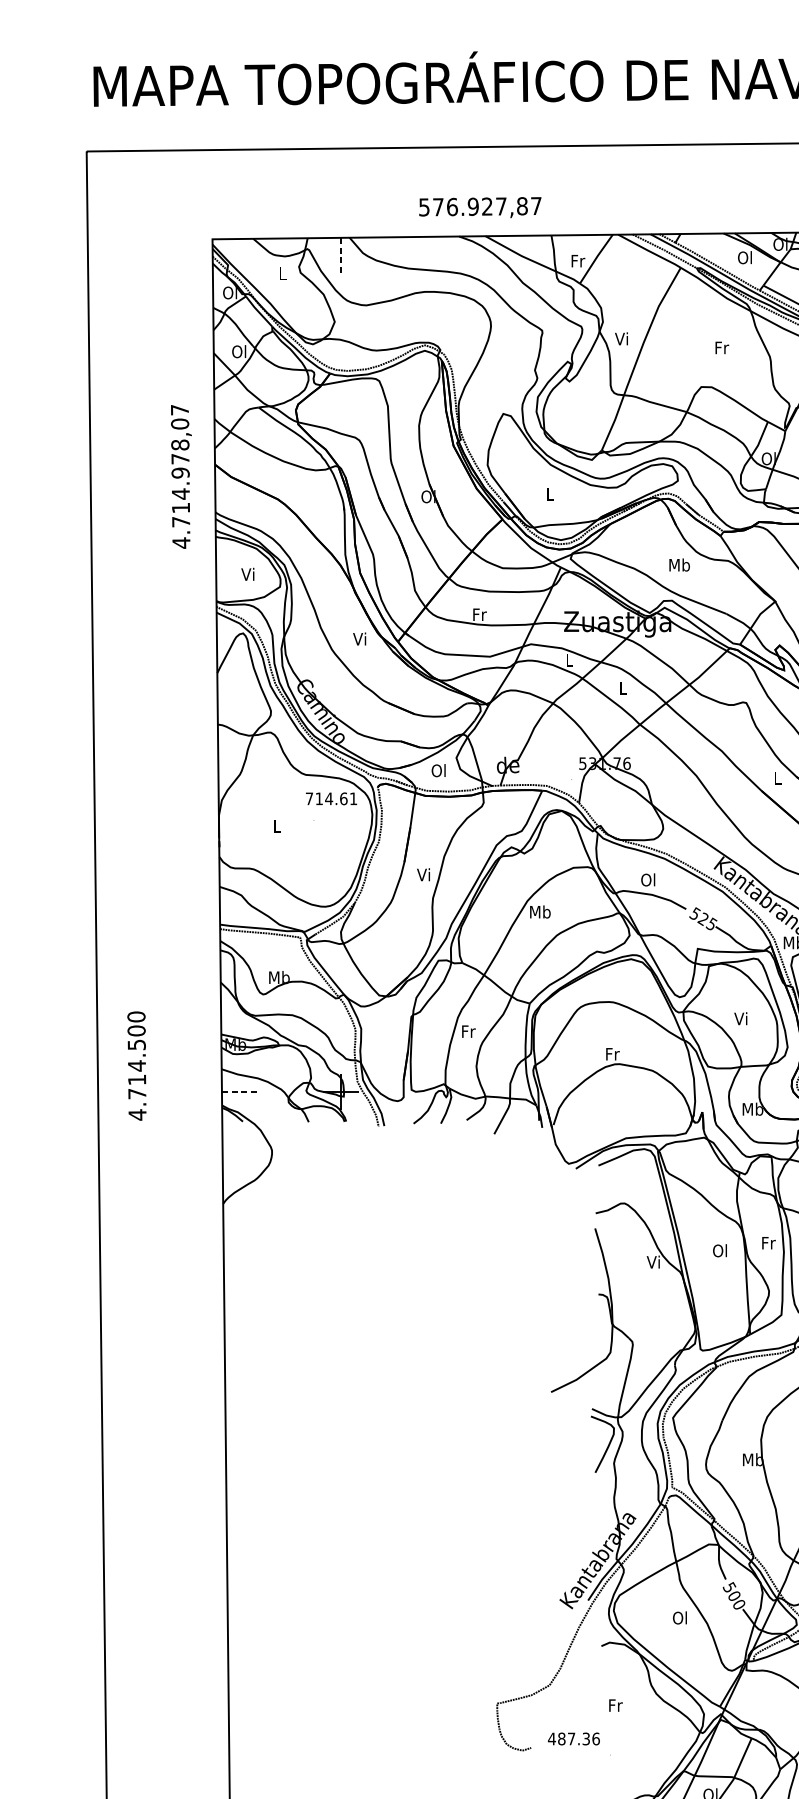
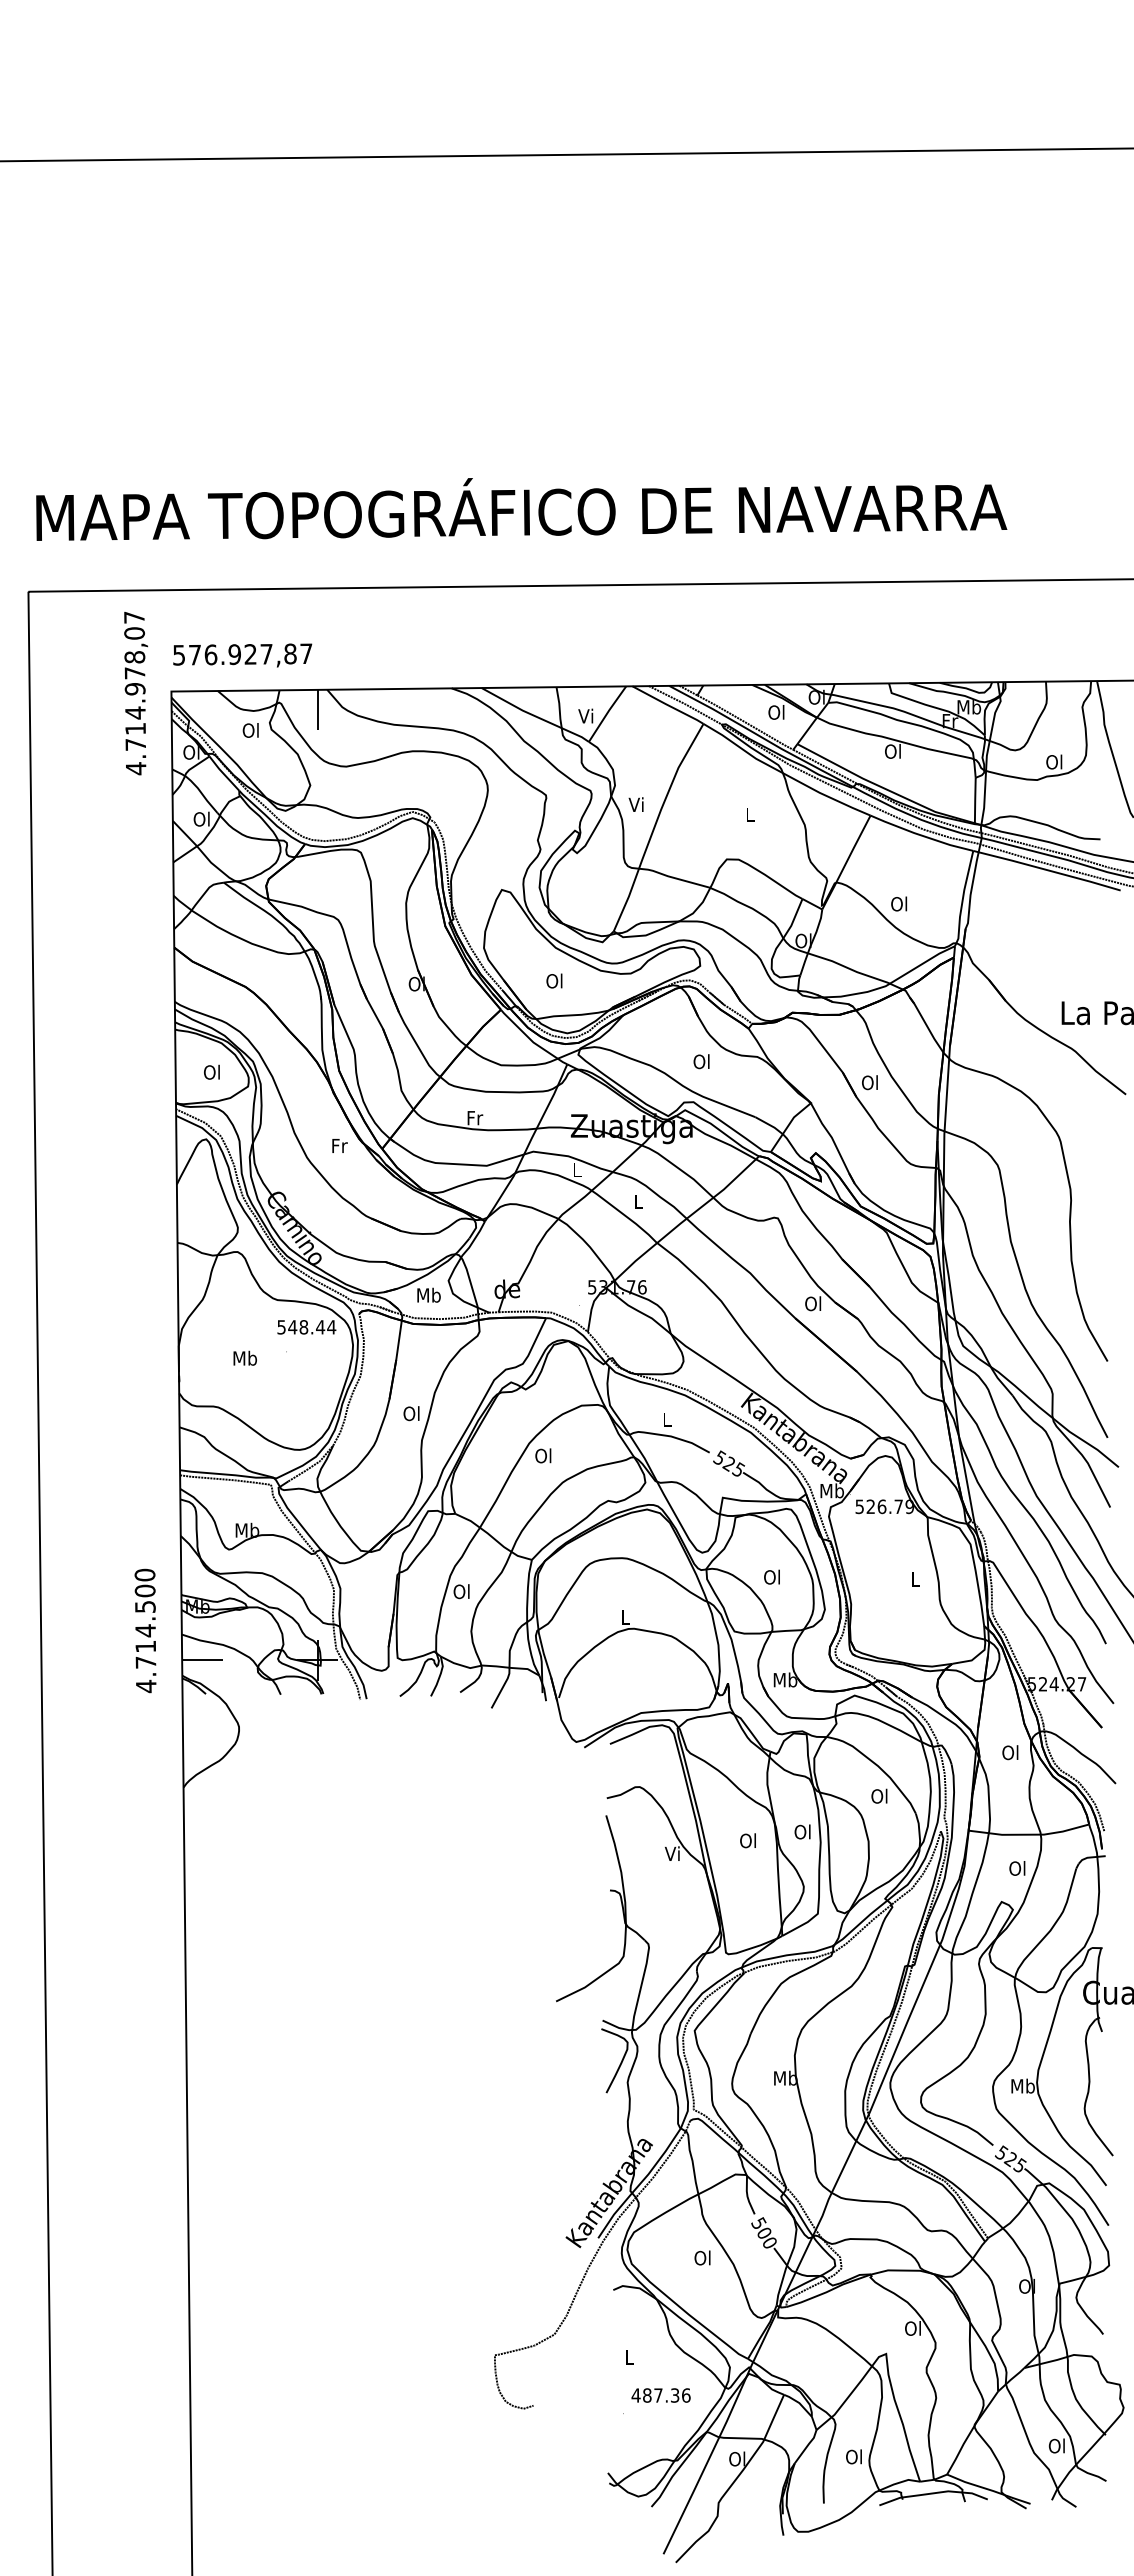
text: (480, 207) -> (242, 655), moved
line: (341, 255) -> (317, 710), dashed -> solid
text: (577, 260) -> (586, 715), Fr -> Vi
text: (282, 273) -> (250, 730), L -> Ol
text: (722, 347) -> (750, 814), Fr -> L
text: (181, 476) -> (136, 693), moved
text: (549, 493) -> (554, 980), L -> Ol
text: (679, 564) -> (701, 1061), Mb -> Ol
text: (247, 573) -> (211, 1071), Vi -> Ol
text: (360, 638) -> (339, 1145), Vi -> Fr
text: (438, 769) -> (428, 1294), Ol -> Mb
text: (777, 777) -> (813, 1303), L -> Ol
text: (331, 799) -> (306, 1327), 714.61 -> 548.44
text: (276, 825) -> (244, 1357), L -> Mb
text: (423, 874) -> (411, 1413), Vi -> Ol
text: (648, 879) -> (666, 1419), Ol -> L
text: (539, 911) -> (543, 1455), Mb -> Ol
text: (740, 1018) -> (771, 1576), Vi -> Ol
text: (467, 1031) -> (461, 1591), Fr -> Ol
text: (613, 1054) -> (626, 1617), Fr -> L
text: (136, 1065) -> (145, 1630), moved
line: (239, 1092) -> (202, 1660), dashed -> solid
text: (767, 1242) -> (802, 1831), Fr -> Ol
text: (615, 1705) -> (629, 2357), Fr -> L
text: (573, 1738) -> (660, 2395), moved

